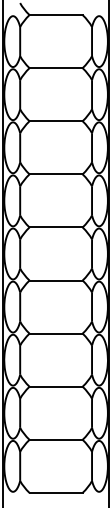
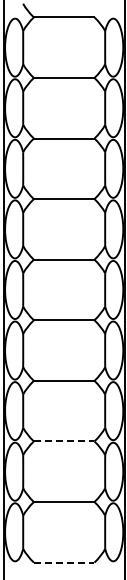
line: (56, 386) -> (64, 441), solid -> dashed
line: (56, 492) -> (64, 562), solid -> dashed

